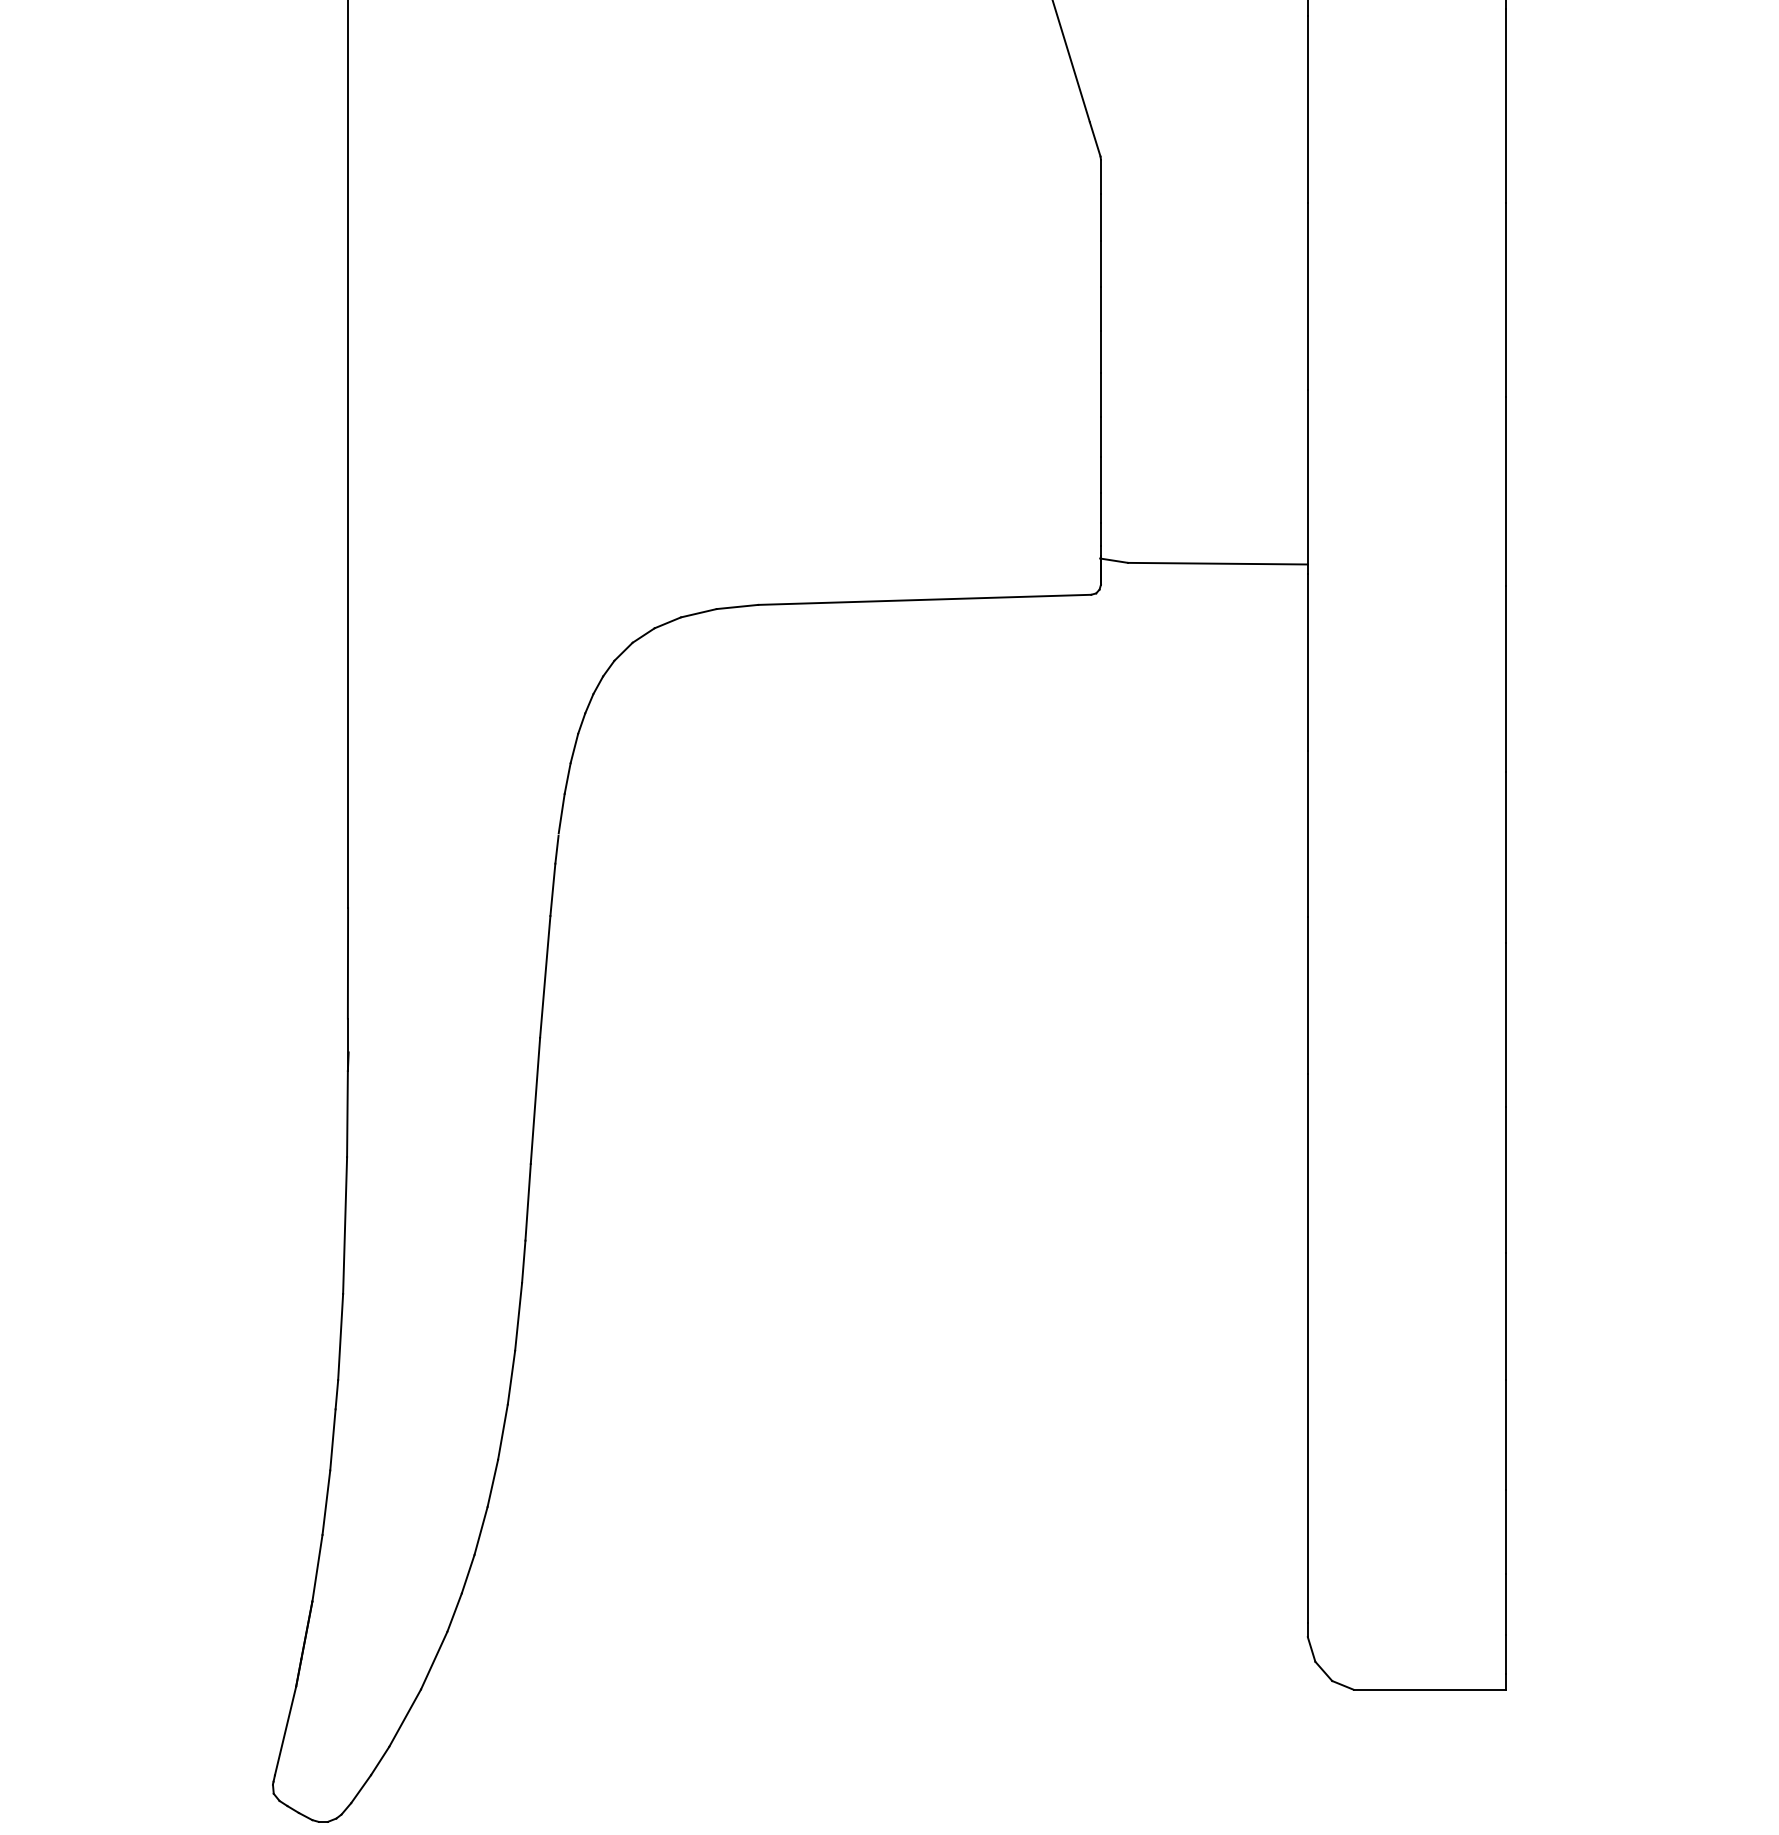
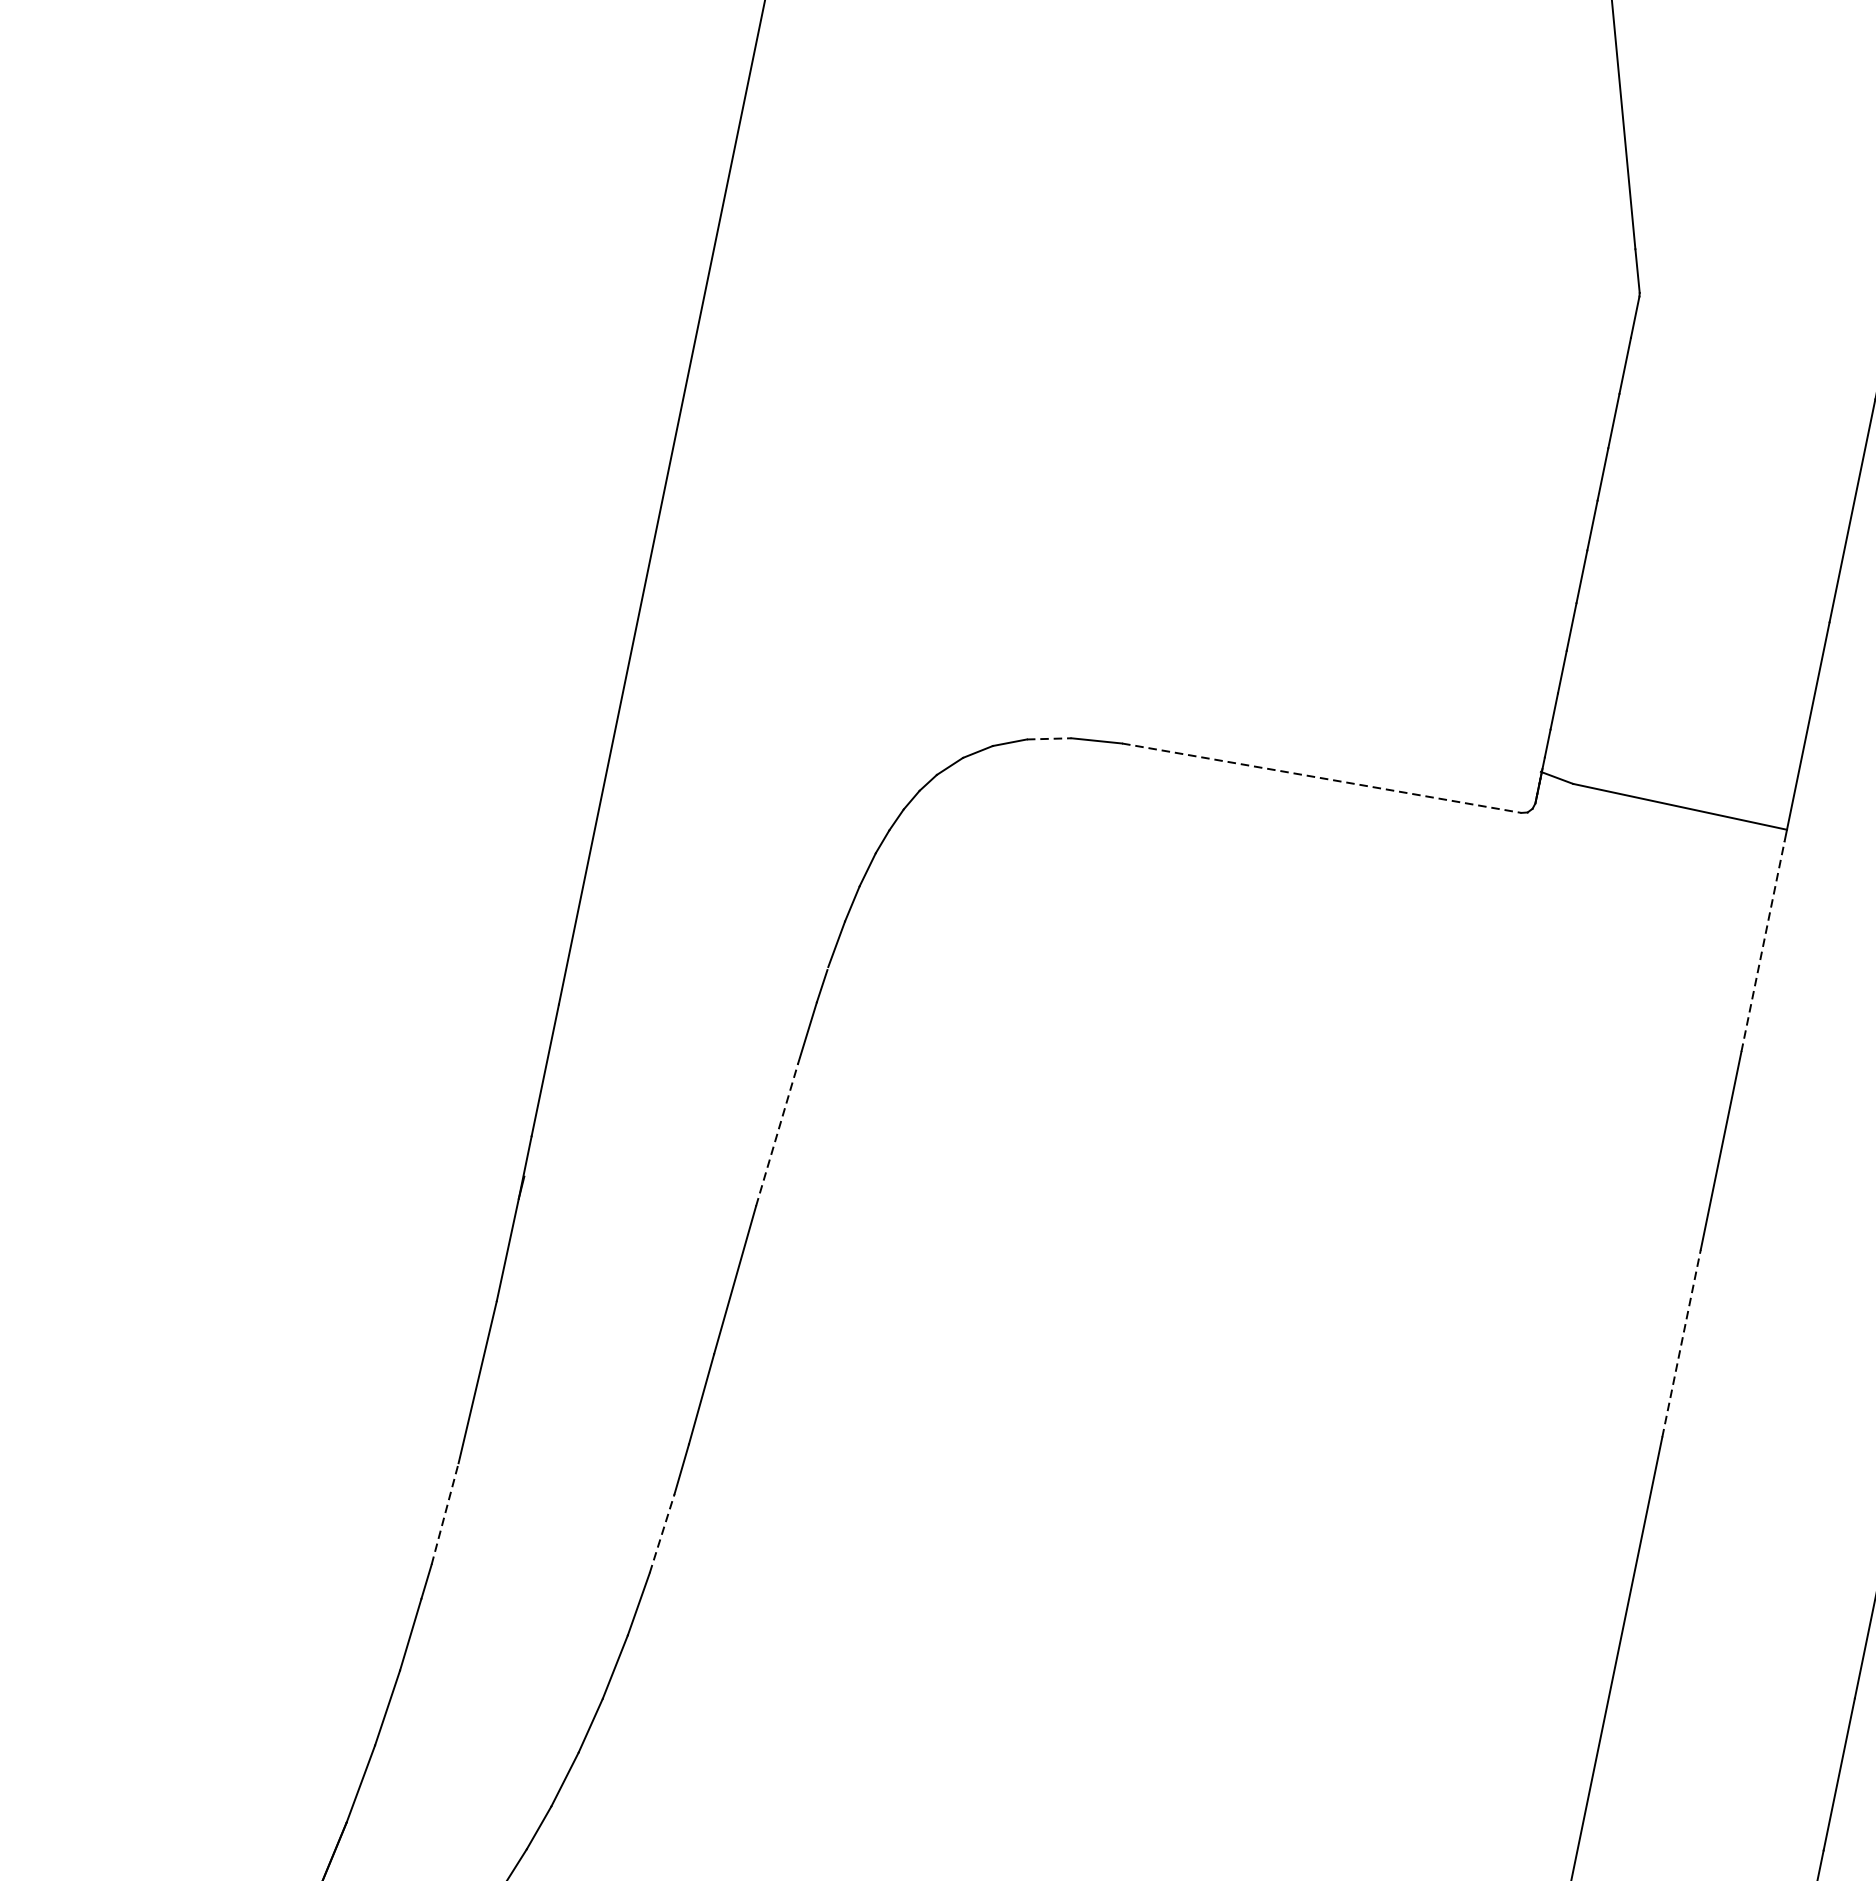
line: (924, 599) -> (1321, 777), solid -> dashed
line: (699, 613) -> (1049, 739), solid -> dashed
line: (1307, 661) -> (1762, 945), solid -> dashed
line: (545, 976) -> (777, 1134), solid -> dashed
line: (1307, 995) -> (1681, 1343), solid -> dashed
line: (518, 1316) -> (662, 1533), solid -> dashed
line: (340, 1336) -> (445, 1513), solid -> dashed

